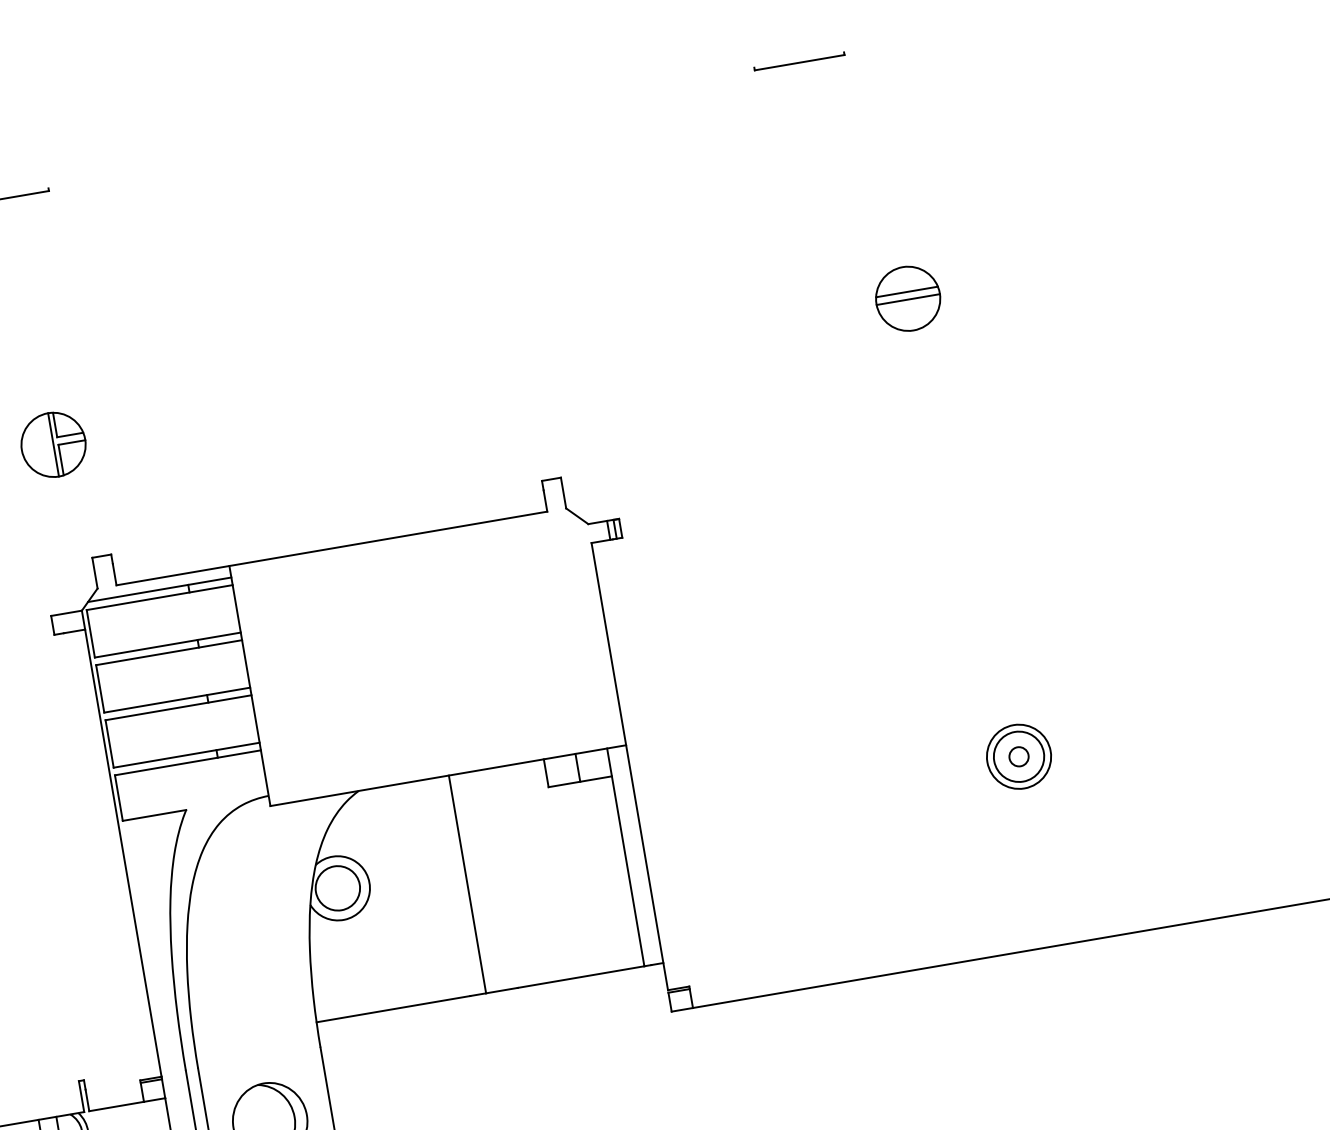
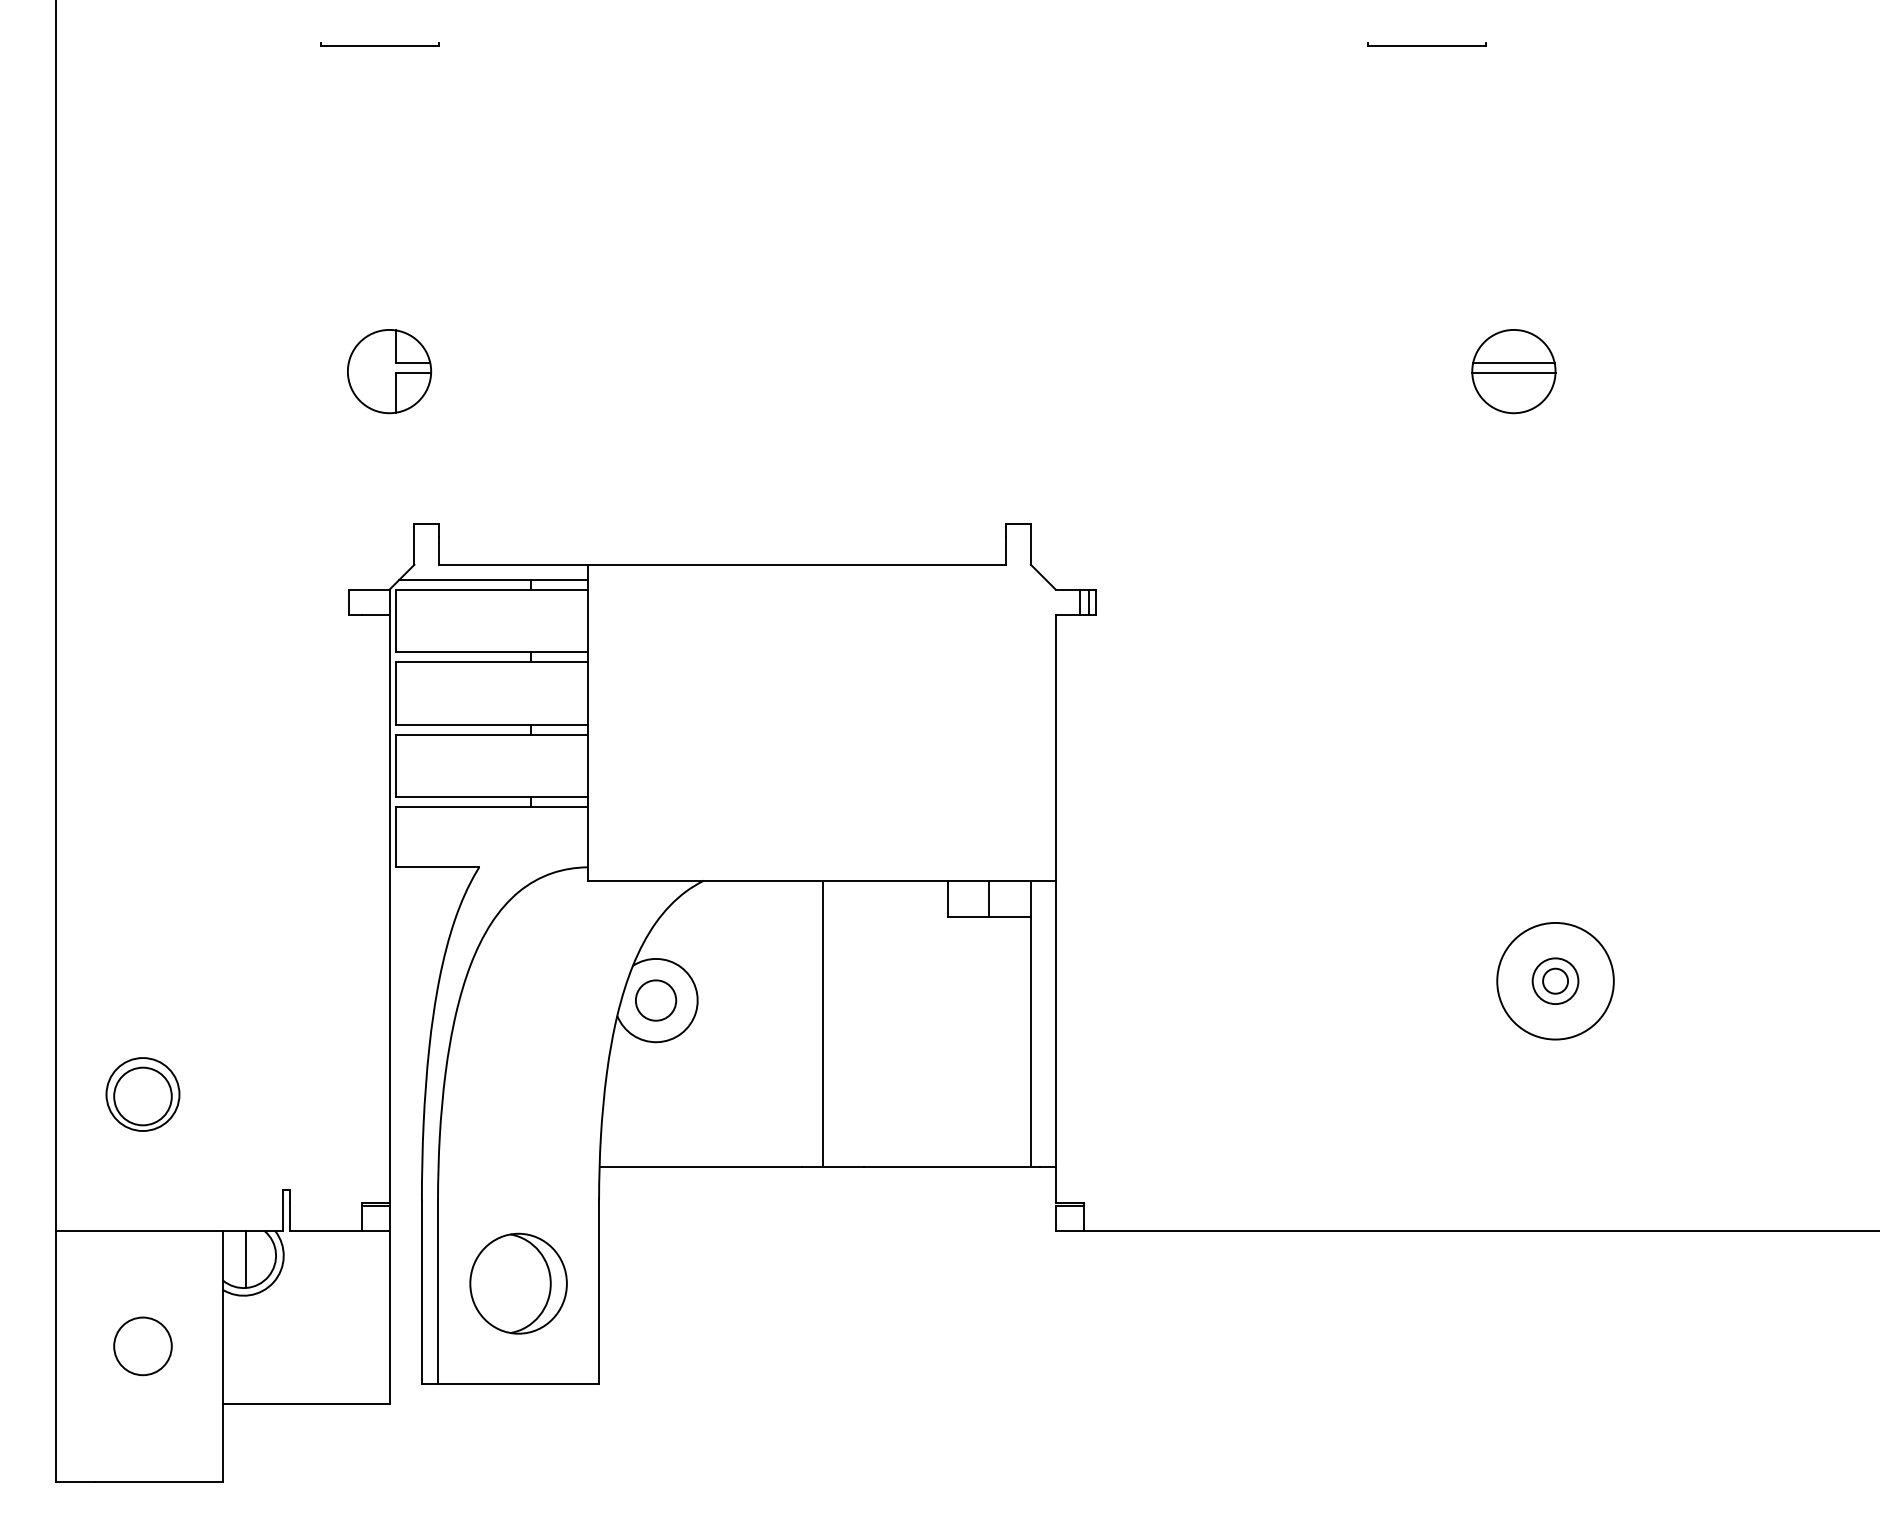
line: (53, 444) -> (389, 371), removed
circle: (1018, 756) -> (1555, 980), size x0.7
circle: (1018, 756) -> (1555, 980), size x1.4
circle: (337, 888) -> (655, 1000), size x0.7

